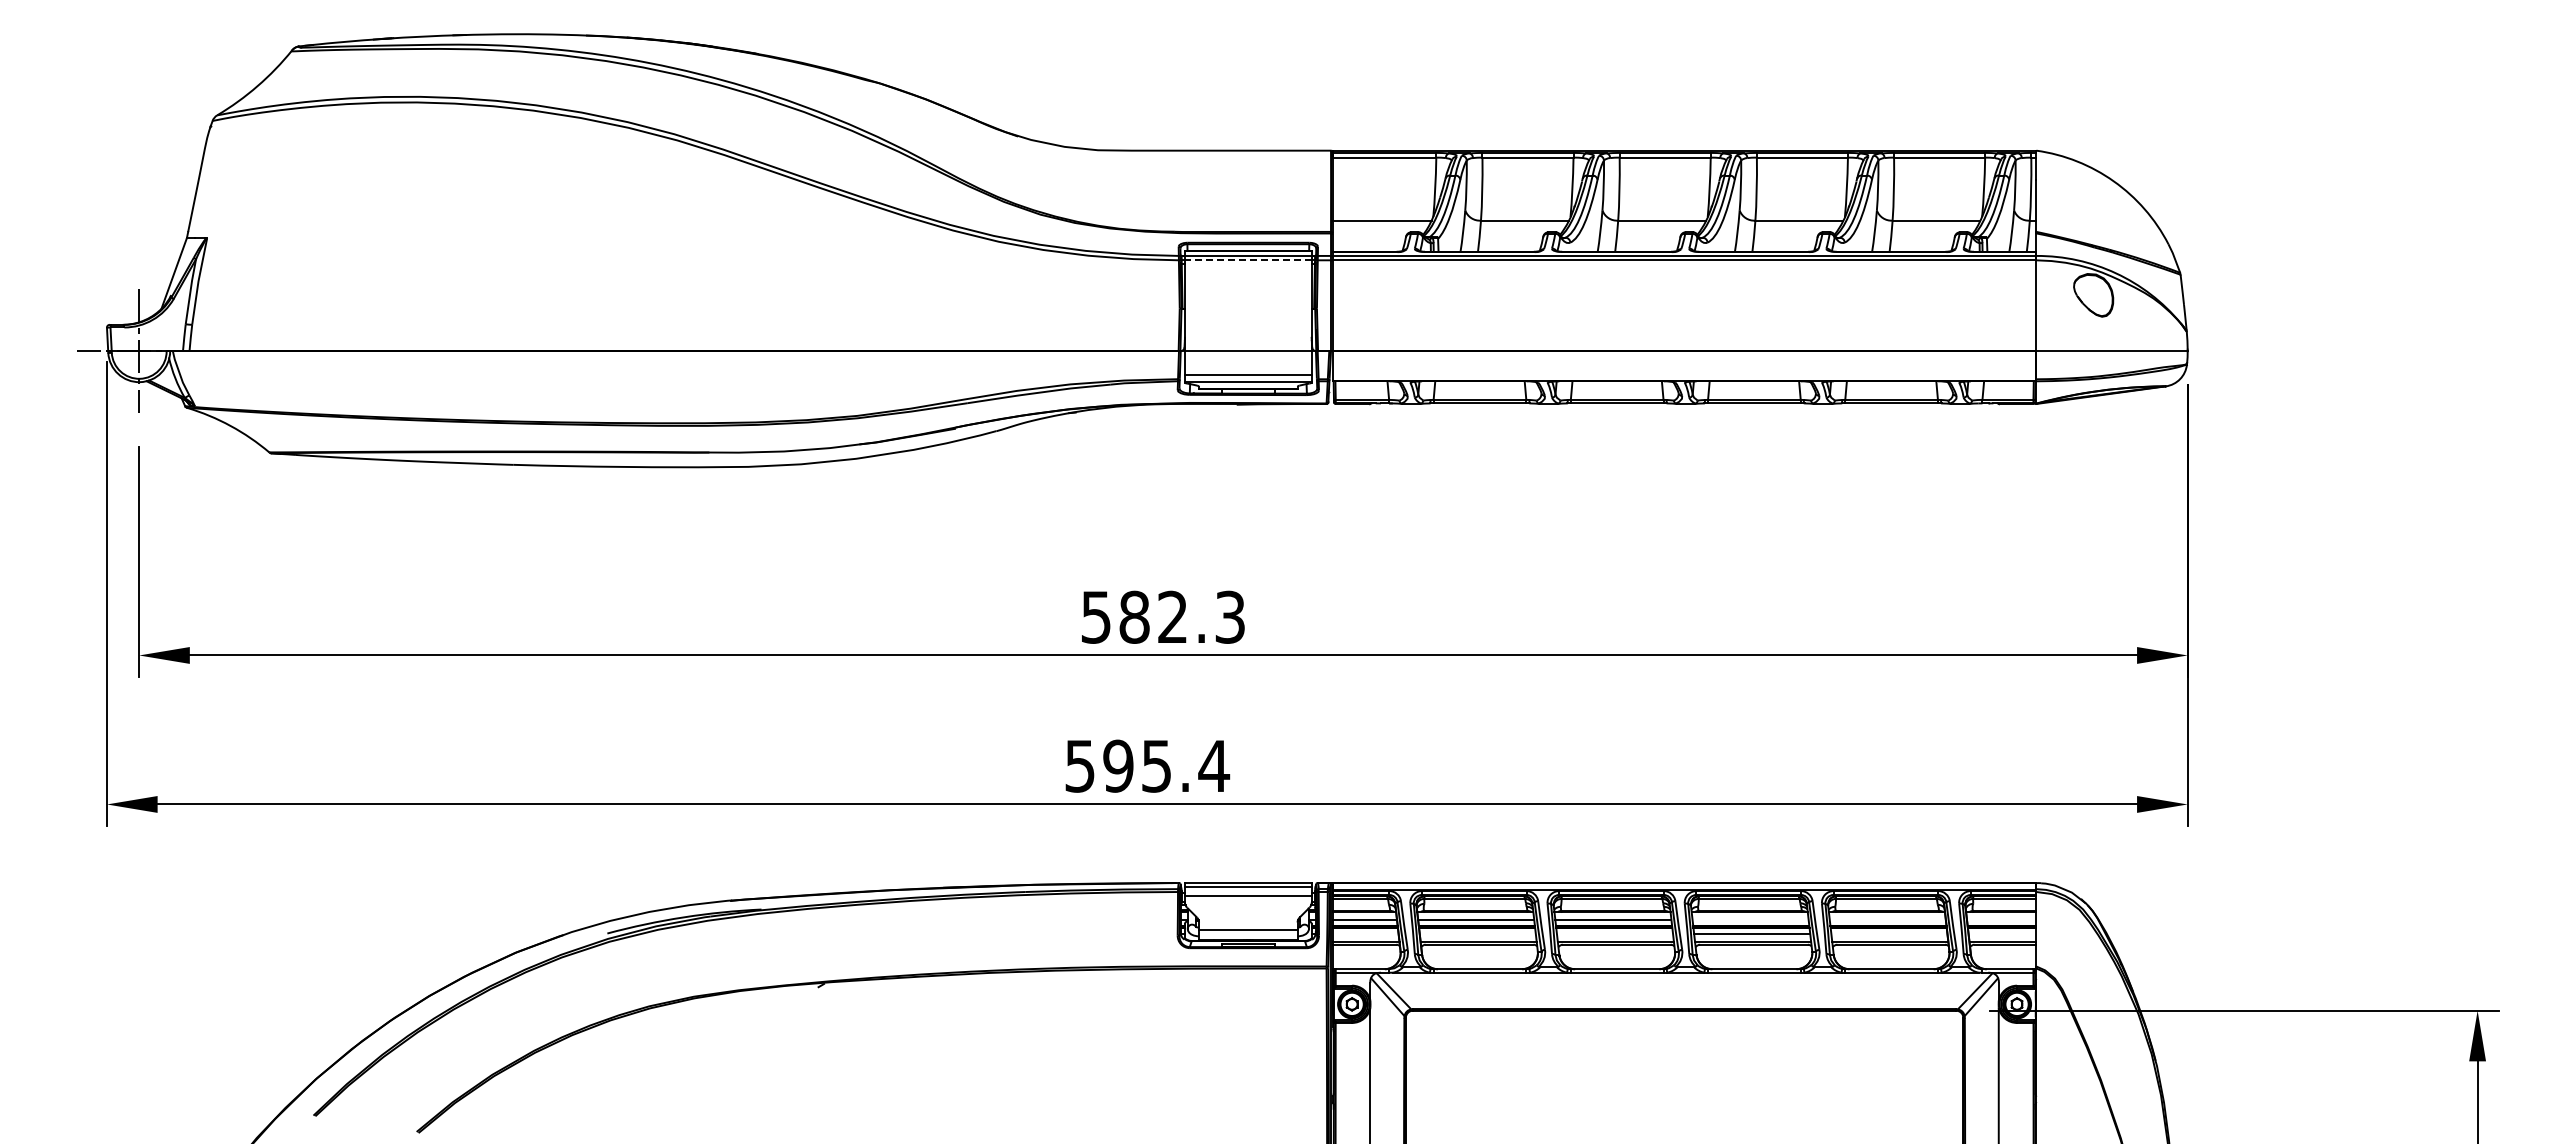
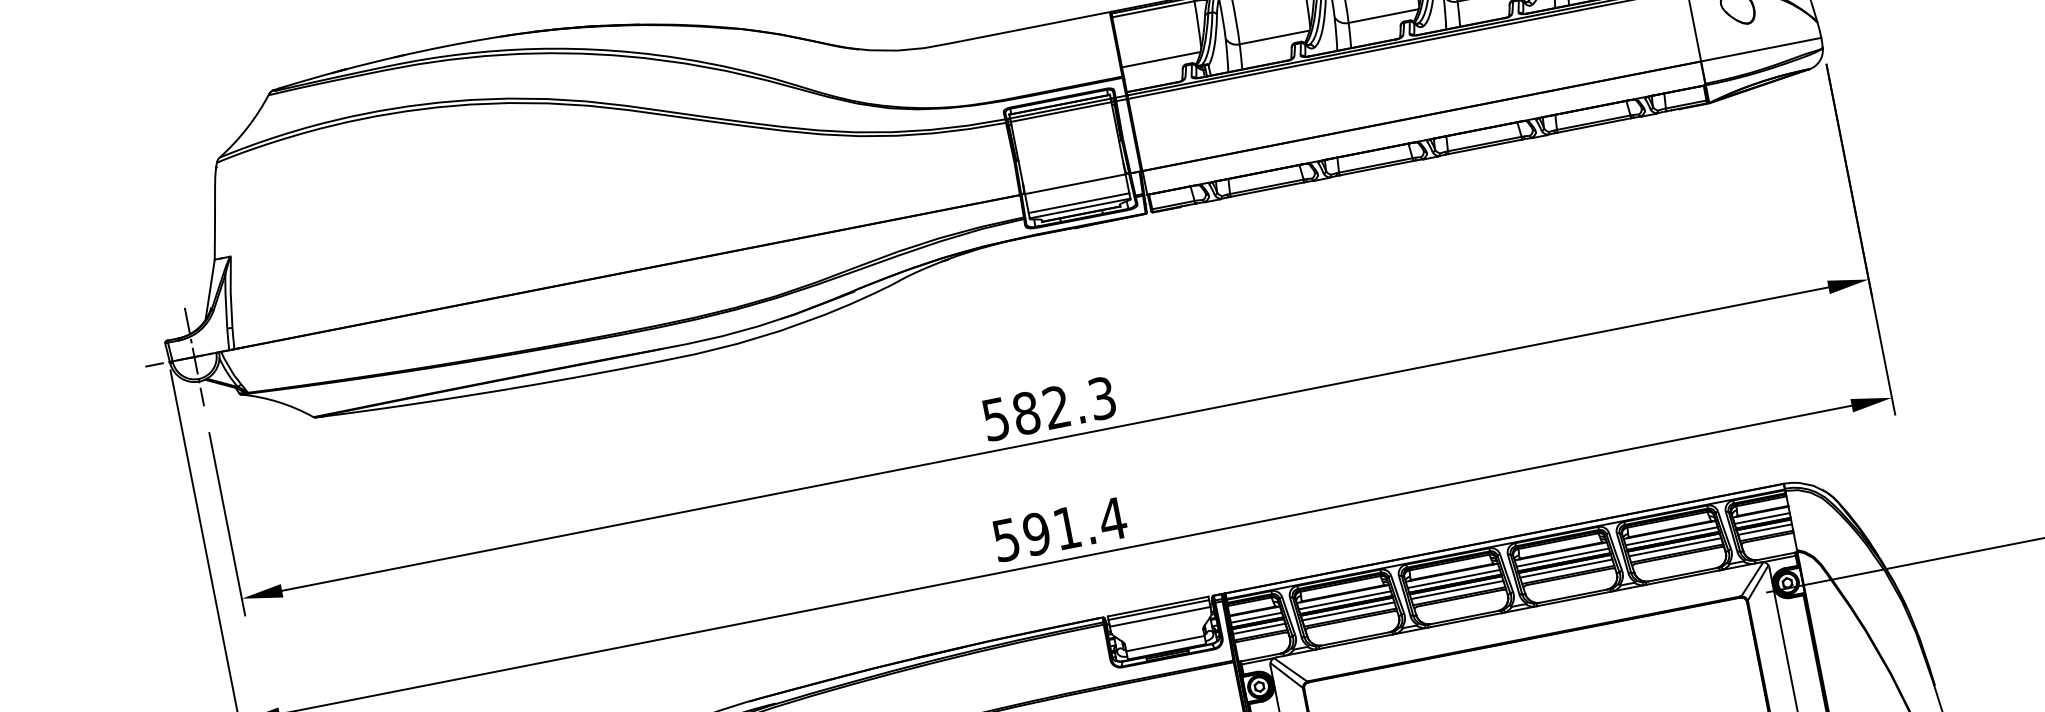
line: (1247, 260) -> (1060, 112), dashed -> solid
text: (1156, 766) -> (1067, 528), 595.4 -> 591.4
line: (1750, 919) -> (1562, 557), added
line: (1887, 919) -> (1671, 535), added
line: (2001, 919) -> (1761, 518), added
line: (1365, 934) -> (1259, 629), added
line: (1477, 934) -> (1348, 611), added
line: (1614, 934) -> (1456, 590), added
line: (1889, 934) -> (1675, 547), added
line: (2002, 934) -> (1765, 529), added

